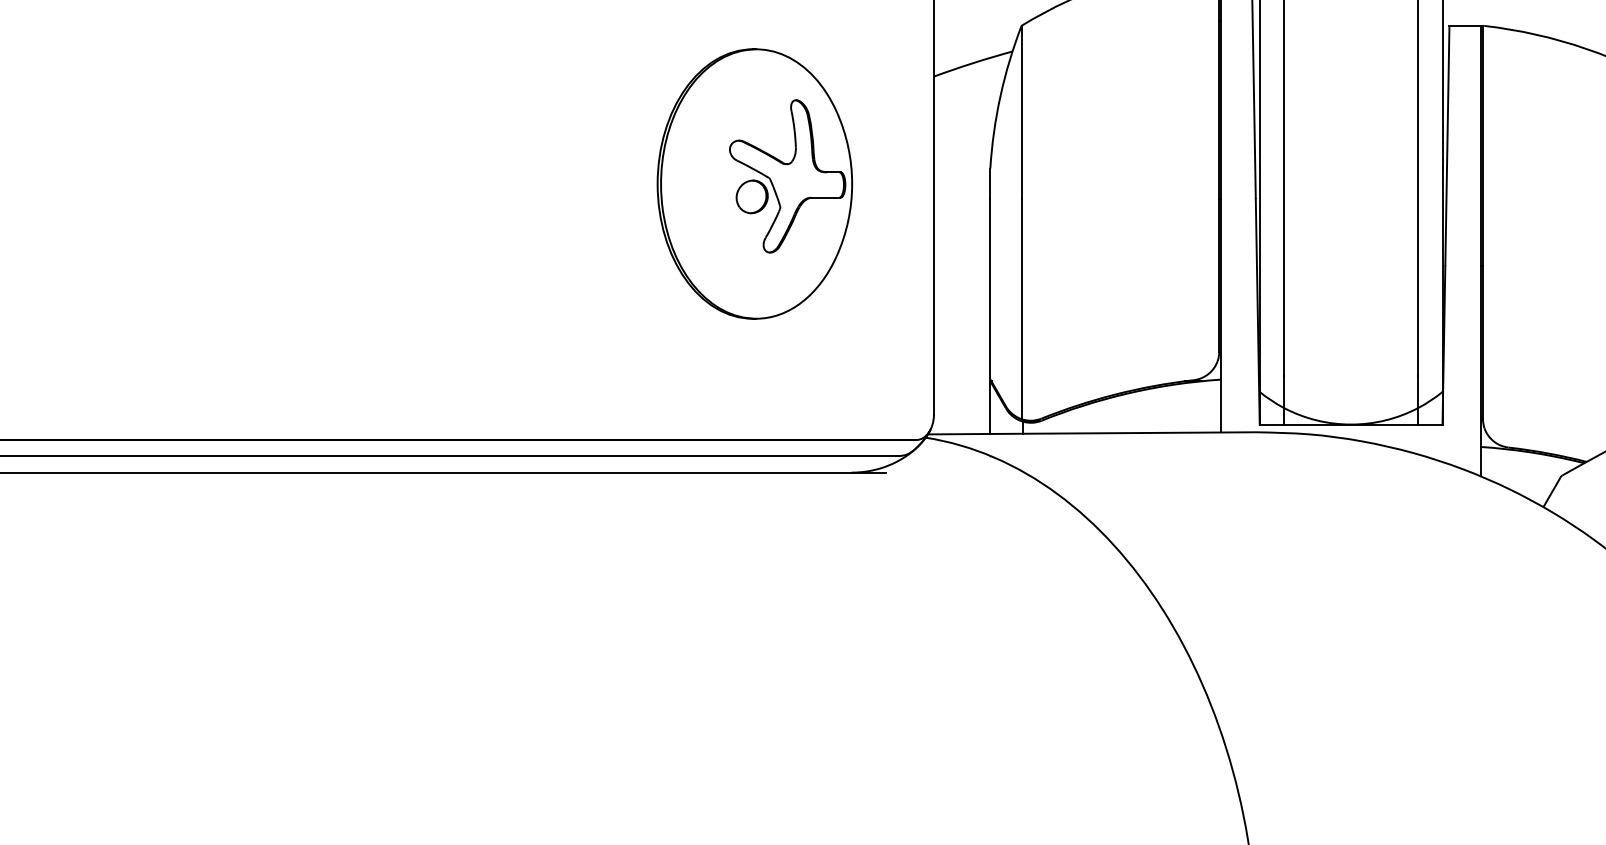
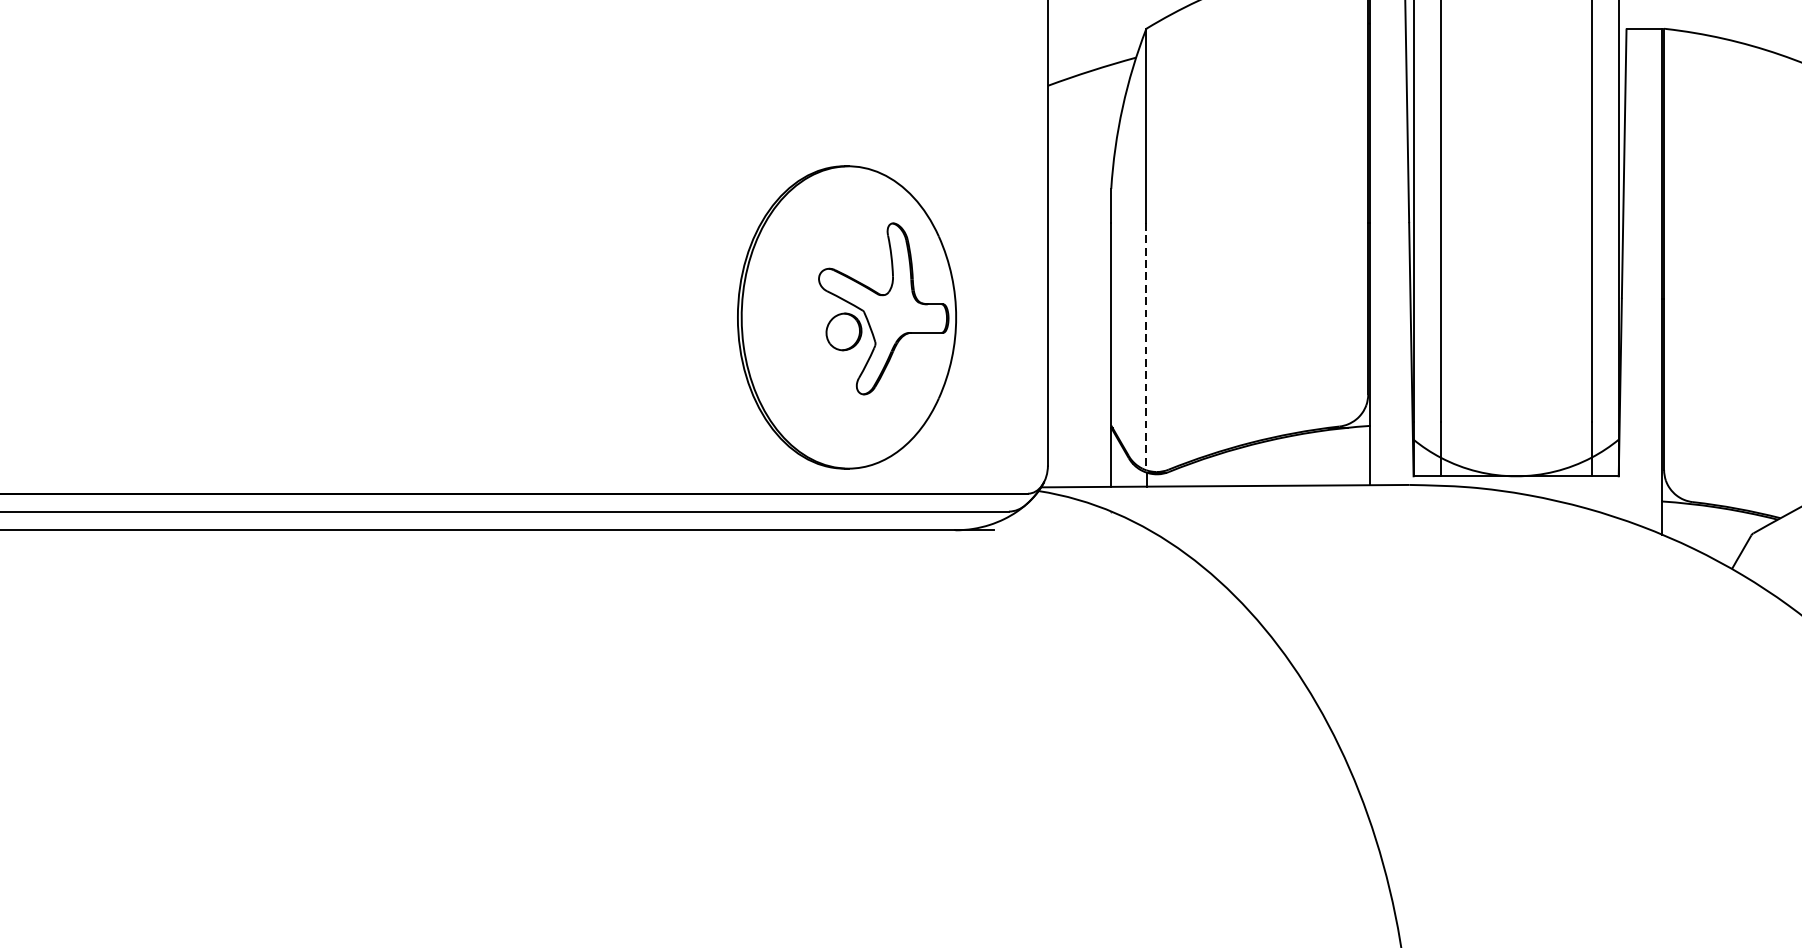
part: (754, 183) -> (846, 316), moved
line: (1021, 309) -> (1146, 347), solid -> dashed

